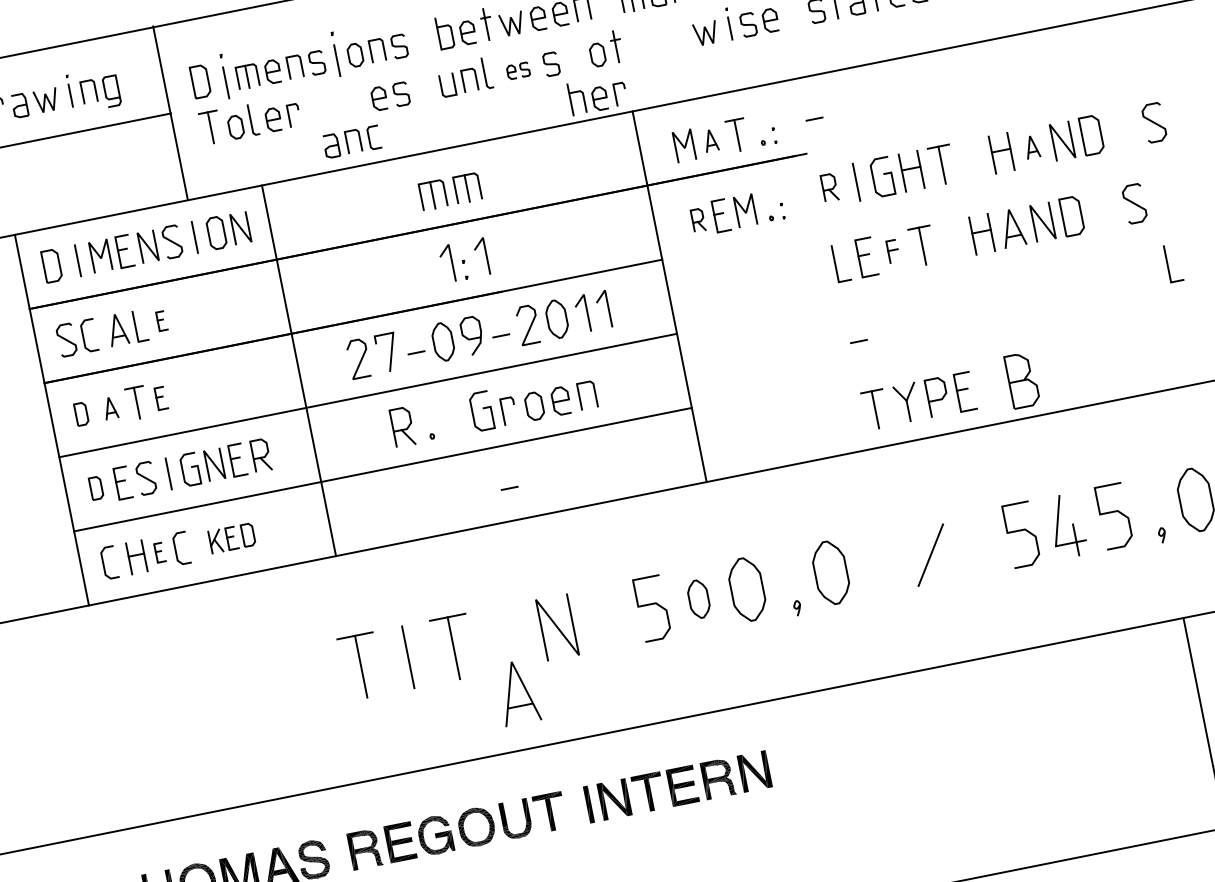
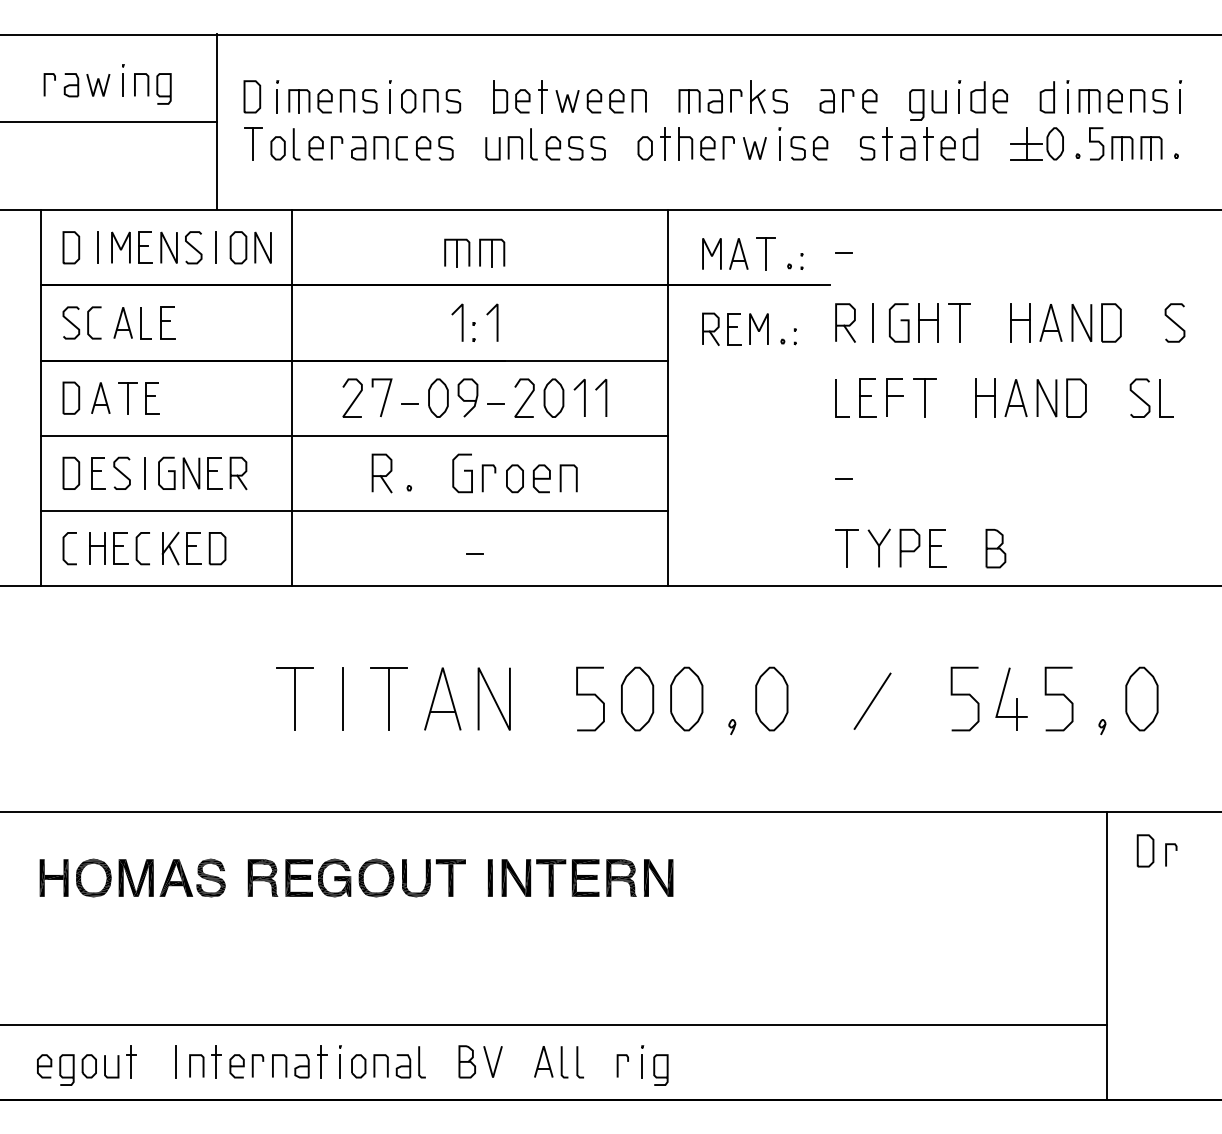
part: (336, 54) -> (390, 96), size x0.71
part: (518, 71) -> (564, 148), size x1.67
part: (225, 76) -> (277, 96), size x0.71
part: (597, 94) -> (706, 143), moved
part: (710, 140) -> (738, 253), size x1.43
part: (352, 142) -> (379, 148), moved
part: (1031, 146) -> (1050, 322), size x1.67
part: (829, 187) -> (845, 322), size x1.43
part: (697, 219) -> (710, 328), size x1.43
part: (892, 251) -> (894, 397), size x1.67
line: (1167, 264) -> (1160, 398), moved
part: (161, 320) -> (167, 322), size x1.67
part: (1021, 380) -> (995, 548), size x0.71
part: (161, 398) -> (152, 398), size x1.43
part: (110, 407) -> (100, 397), size x1.43
part: (81, 413) -> (71, 397), size x1.43
part: (96, 487) -> (71, 472), size x1.43
part: (231, 538) -> (193, 548), size x1.43
part: (159, 552) -> (120, 548), size x1.67
part: (698, 598) -> (637, 698), size x1.67
part: (517, 692) -> (442, 698), moved

